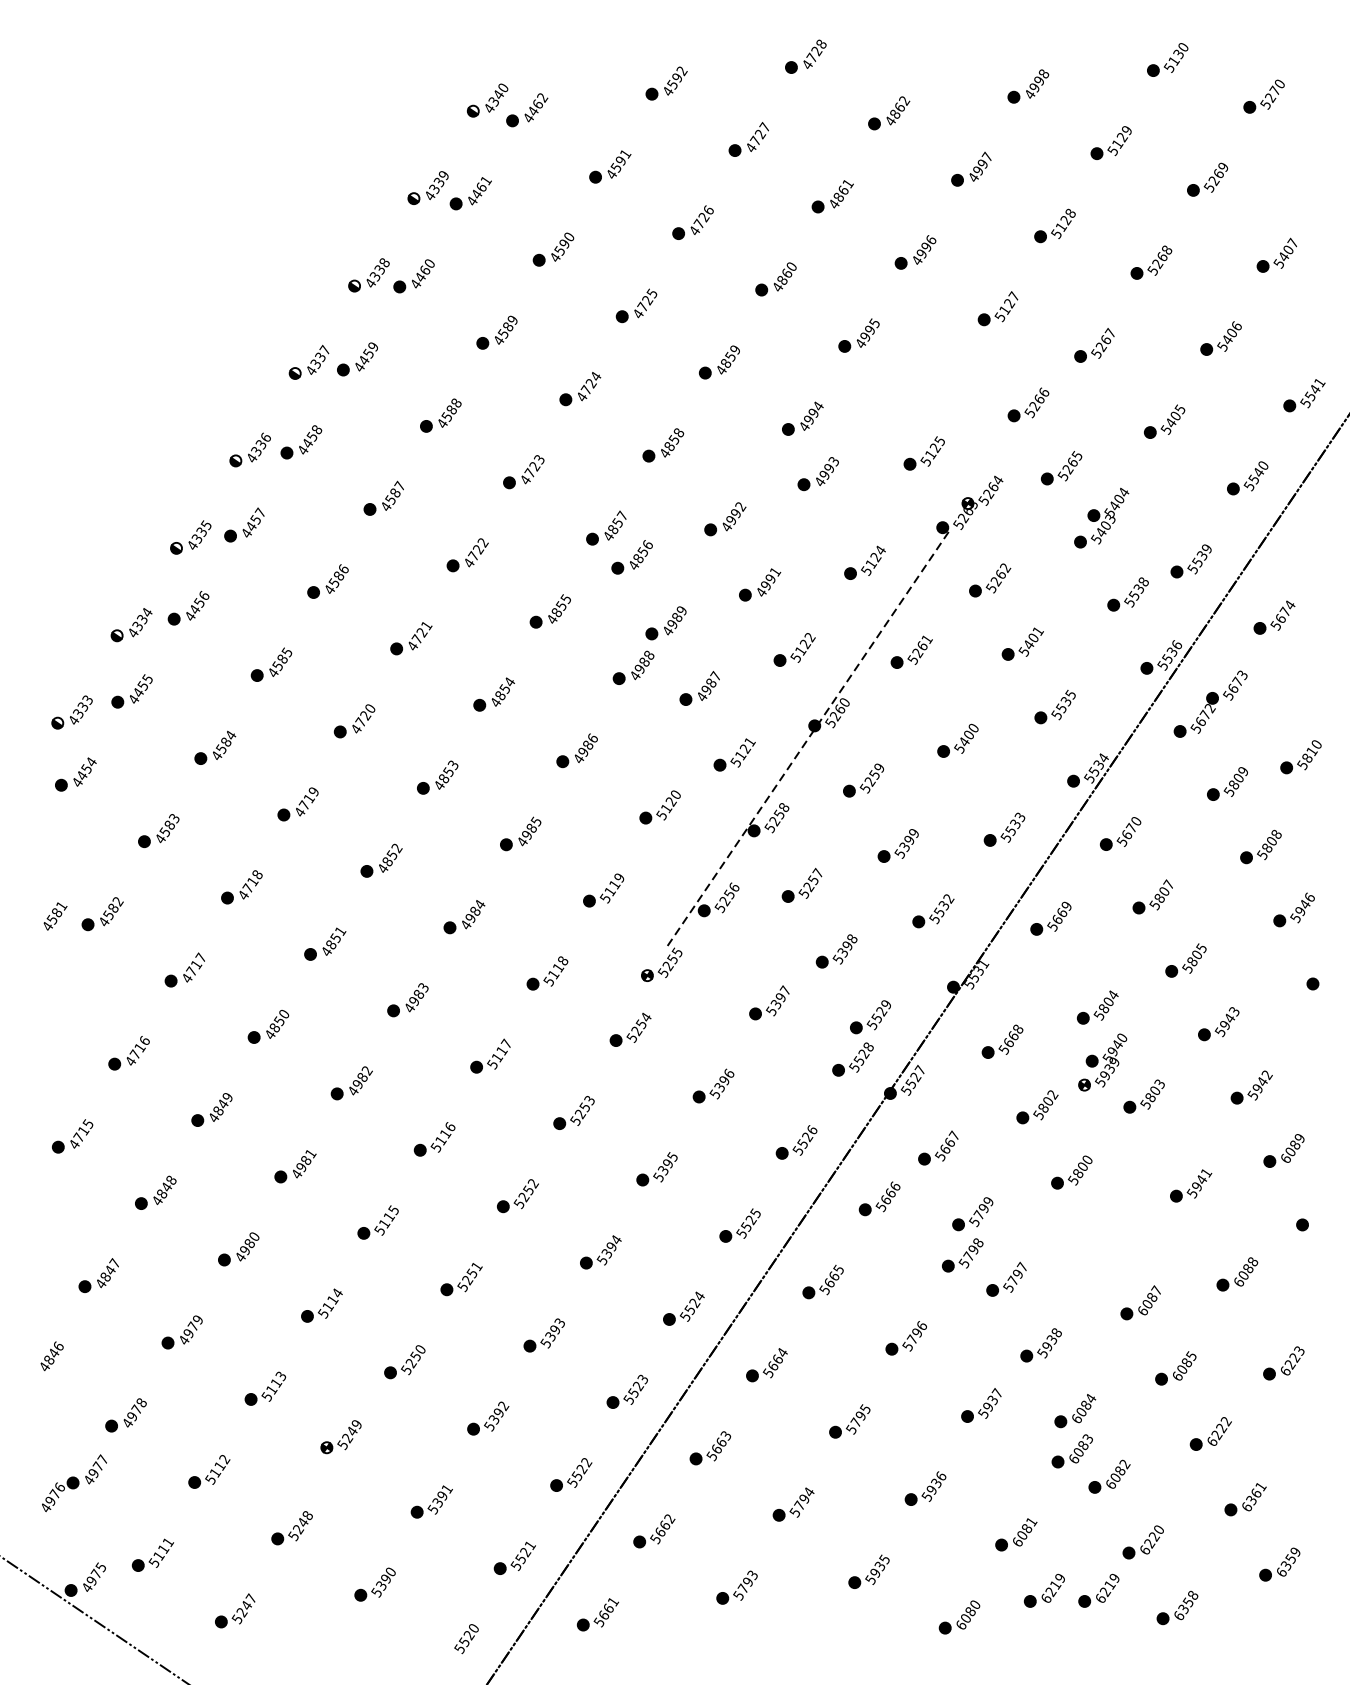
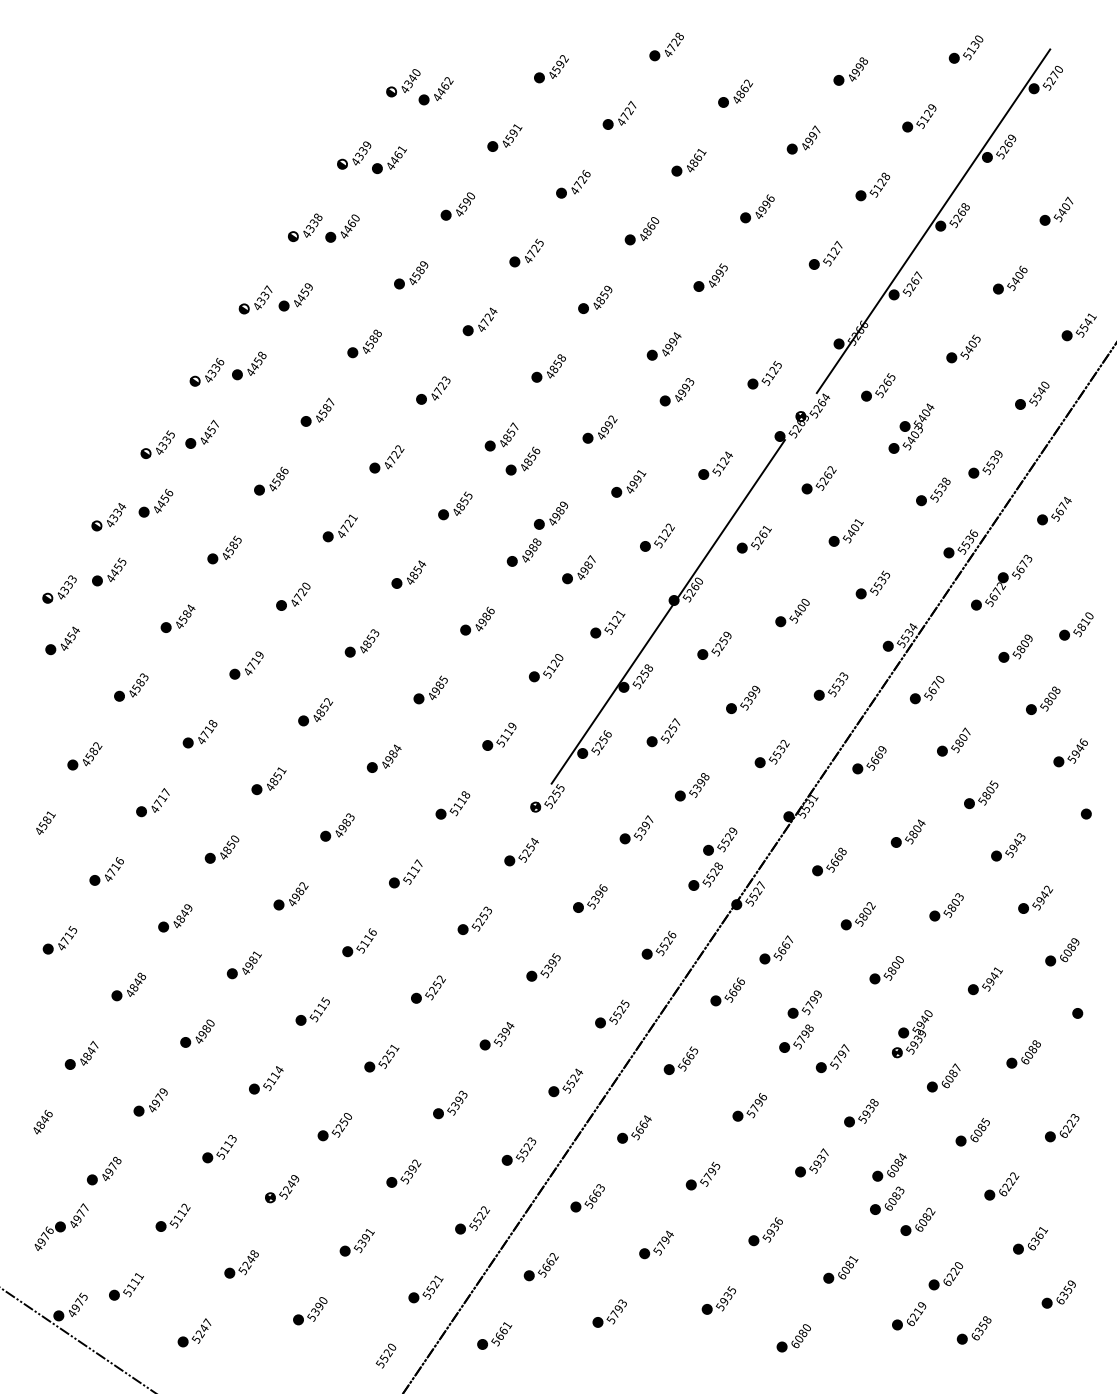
line: (1128, 267) -> (933, 221), added
line: (807, 739) -> (668, 611), dashed -> solid
text: (54, 915) -> (45, 822), moved
part: (1102, 1063) -> (912, 1034), moved
part: (1044, 1591) -> (864, 1316), removed

